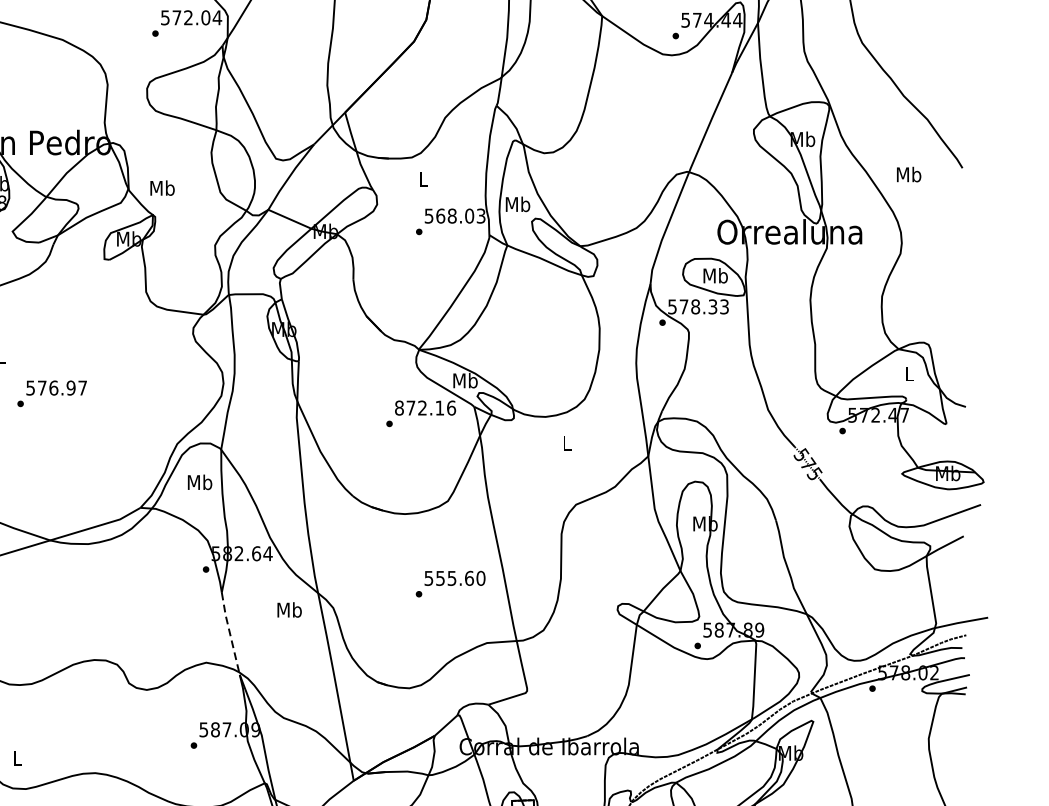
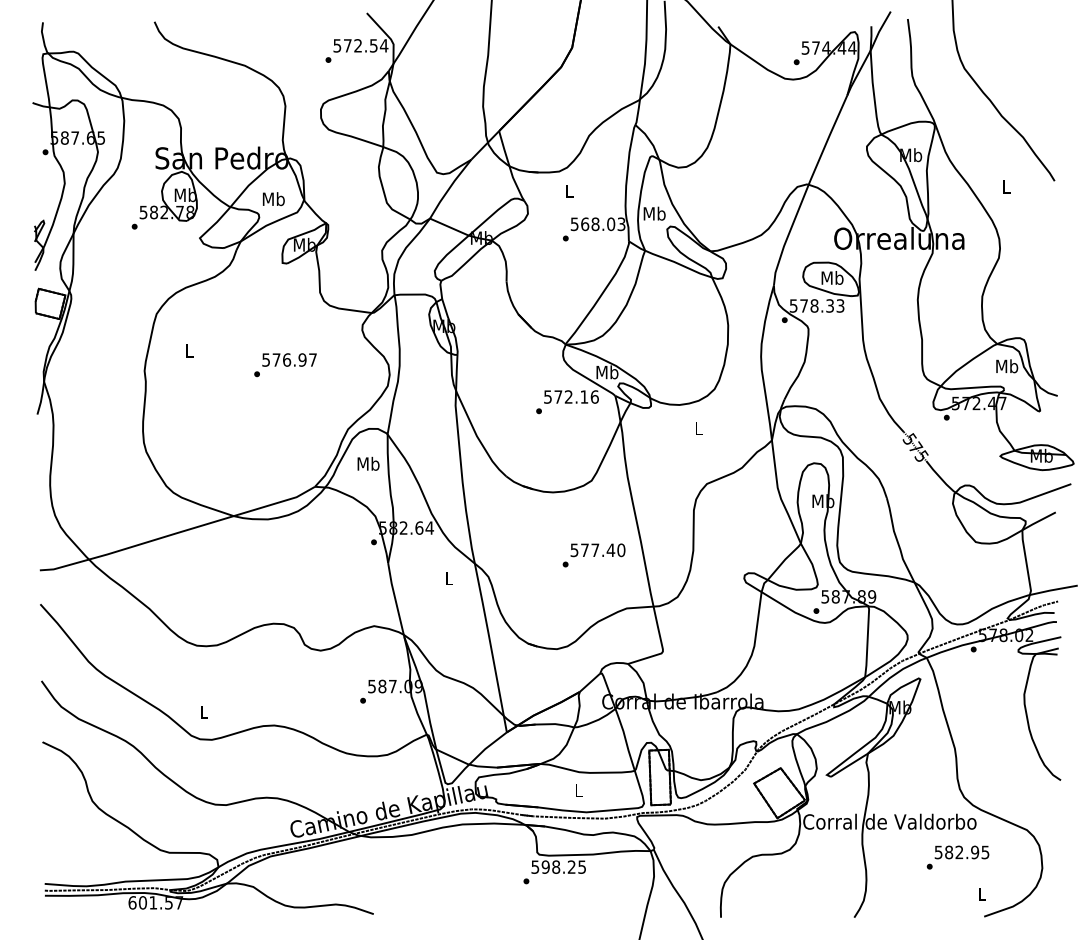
text: (205, 17) -> (373, 45), 572.04 -> 572.54
text: (908, 174) -> (1006, 186), Mb -> L
text: (162, 188) -> (273, 199), moved
text: (910, 374) -> (1007, 366), L -> Mb
text: (52, 394) -> (285, 365), moved
text: (398, 407) -> (547, 396), 872.16 -> 572.16
text: (455, 578) -> (598, 550), 555.60 -> 577.40
text: (289, 609) -> (449, 578), Mb -> L
line: (229, 634) -> (395, 600), dashed -> solid

